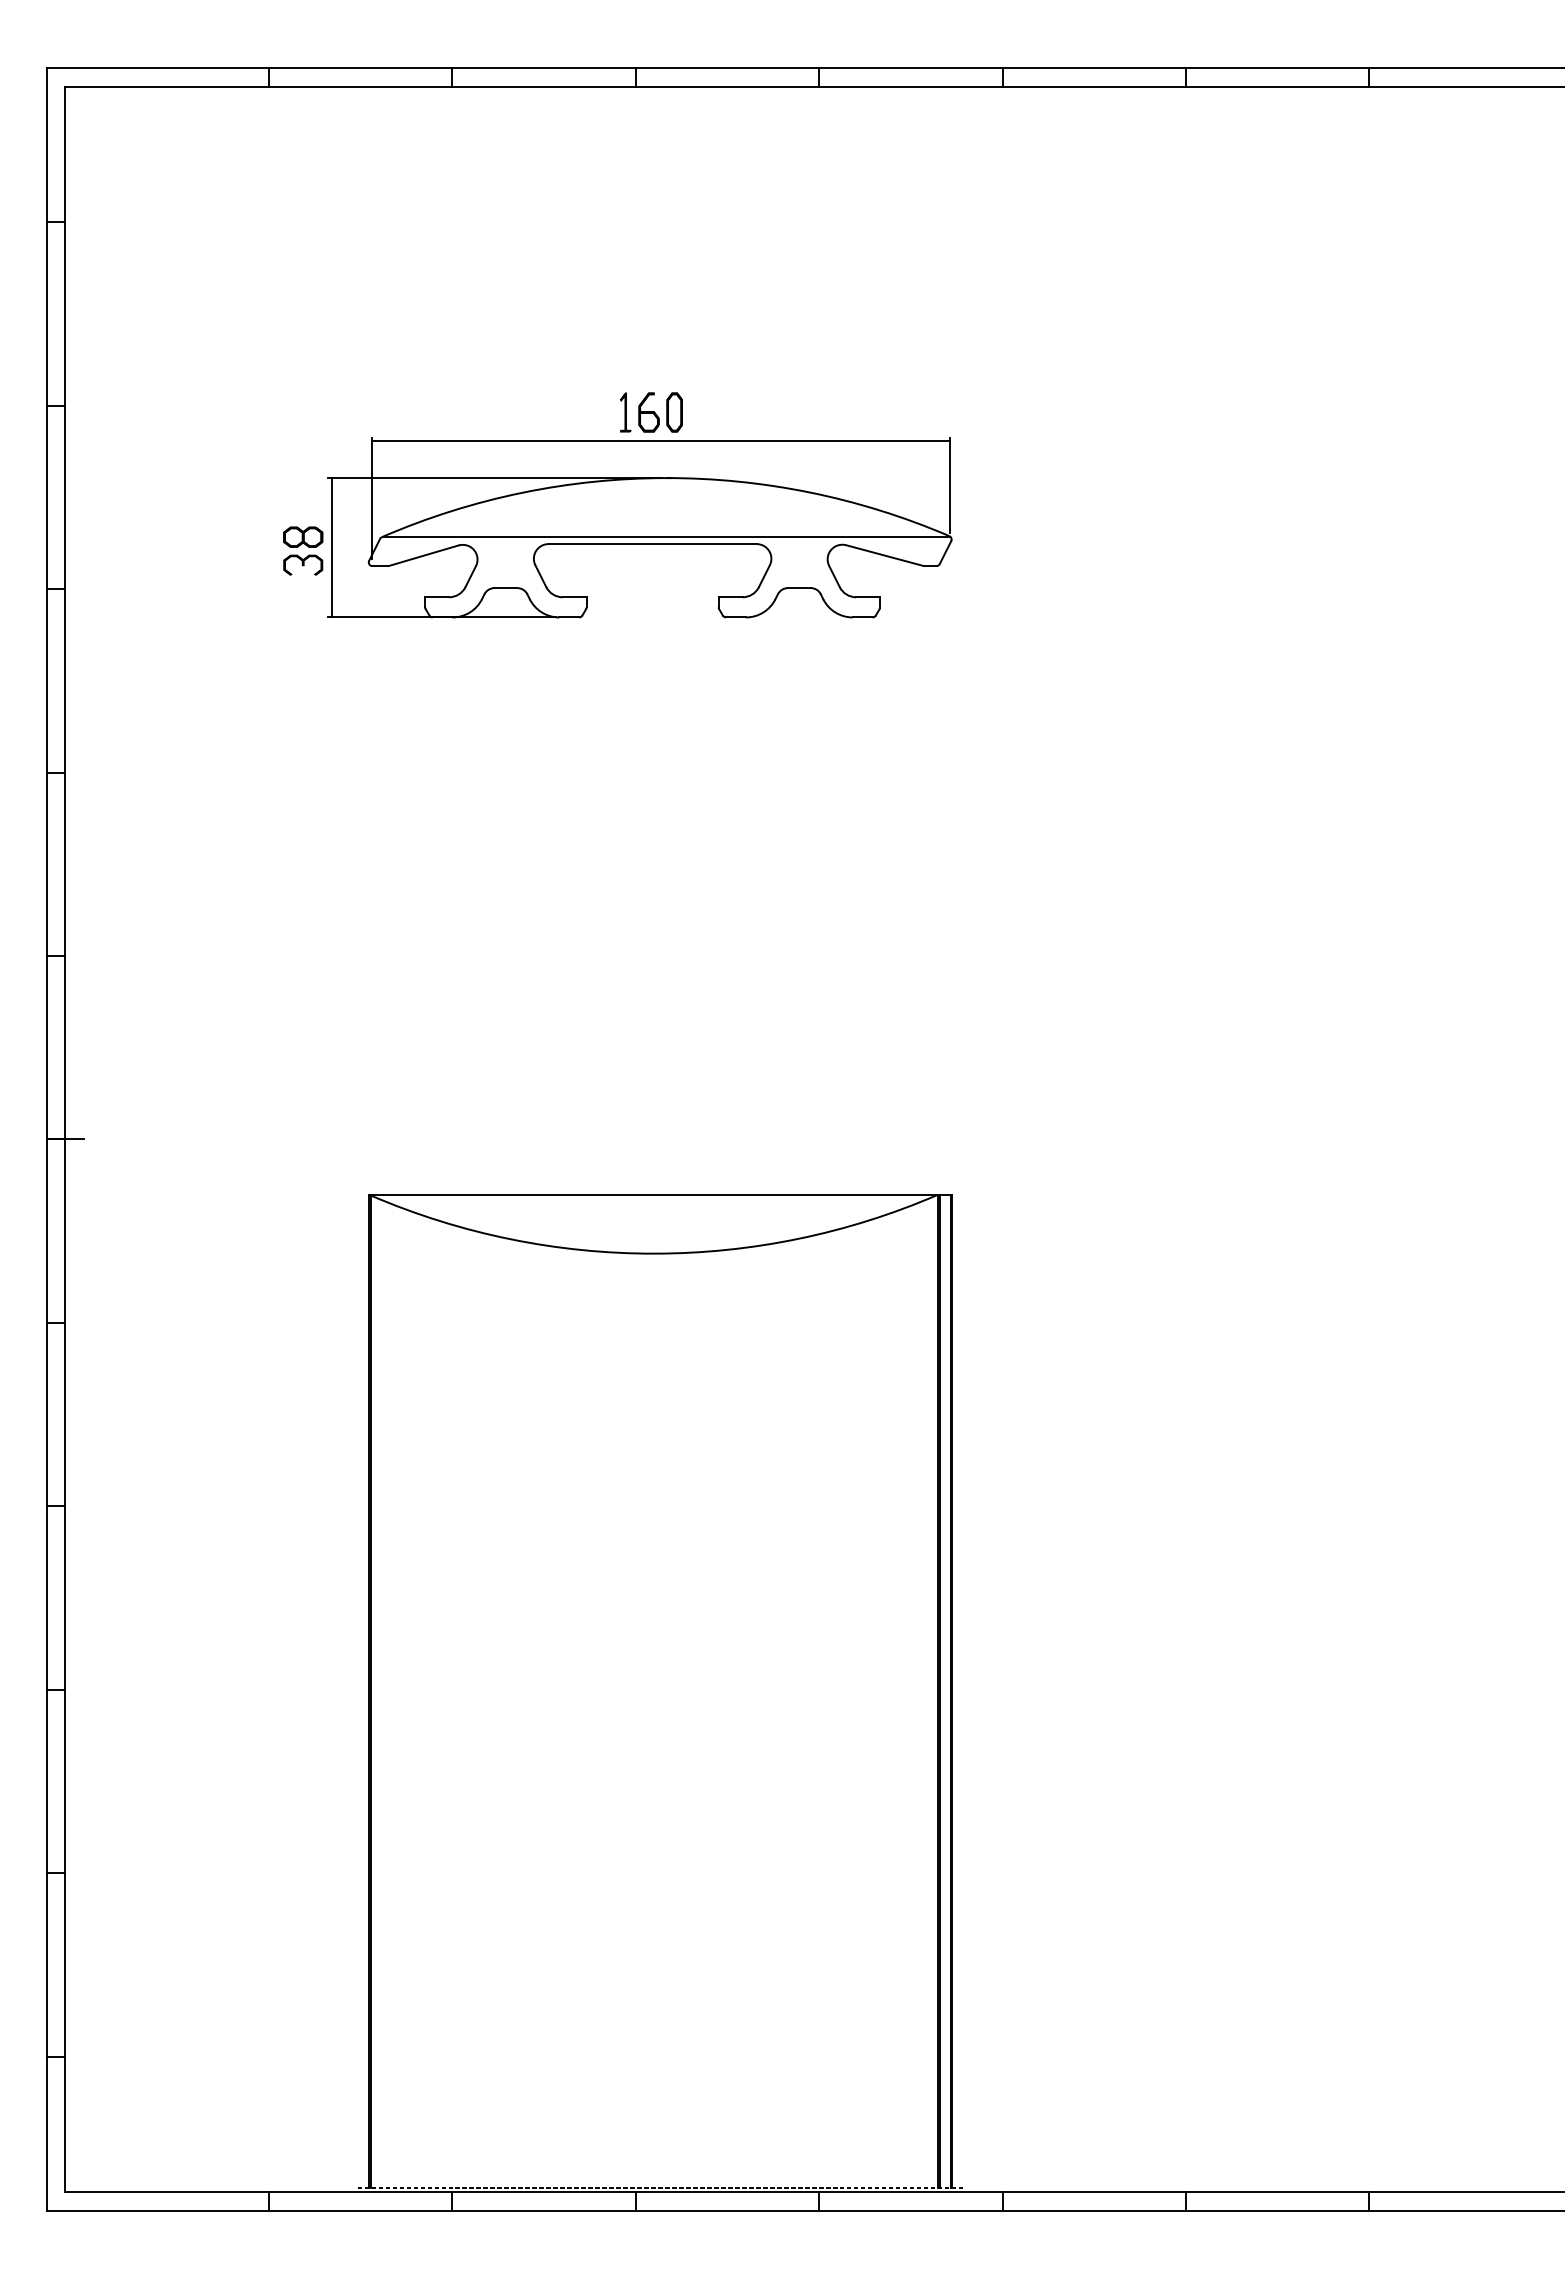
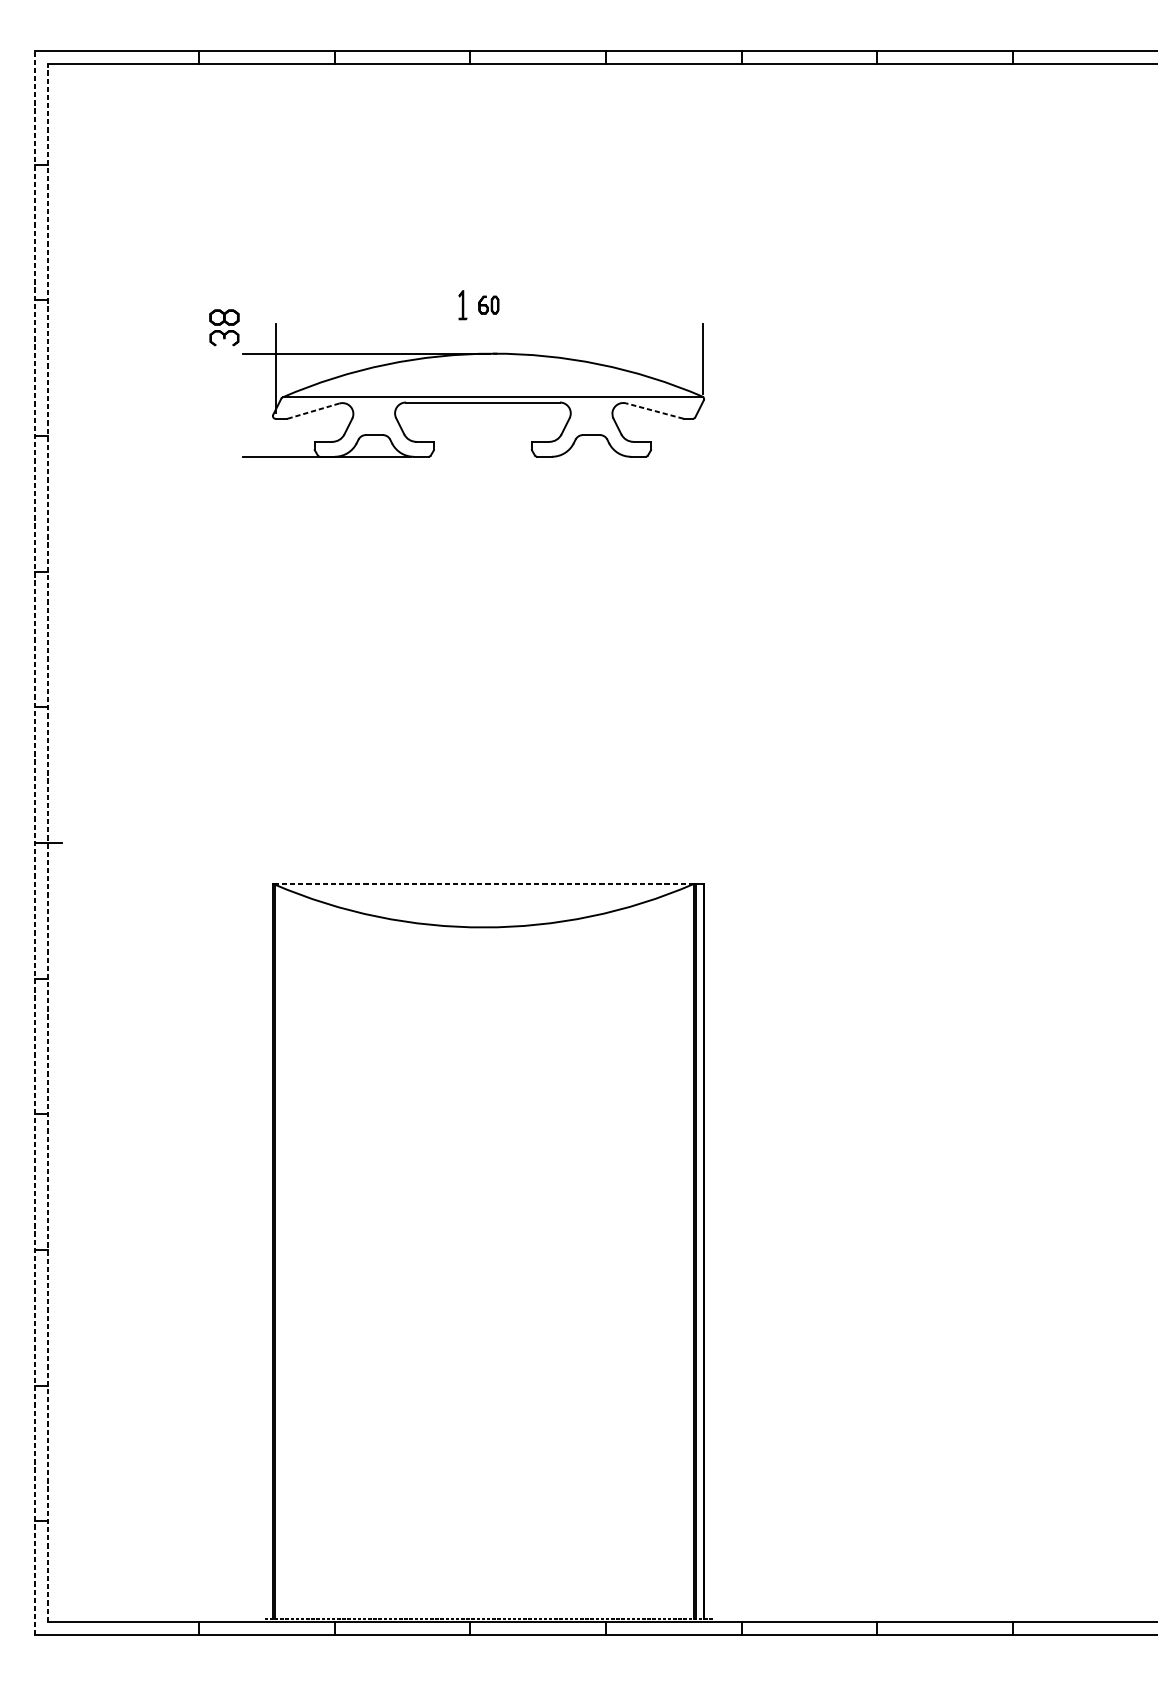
part: (660, 412) -> (488, 305), size x0.6
line: (661, 441) -> (489, 326), removed
line: (332, 547) -> (246, 405), removed
part: (303, 550) -> (224, 327), moved
line: (423, 555) -> (313, 410), solid -> dashed
line: (884, 555) -> (654, 410), solid -> dashed
line: (46, 1138) -> (34, 842), solid -> dashed
line: (65, 1139) -> (48, 843), solid -> dashed
line: (653, 1194) -> (483, 883), solid -> dashed

